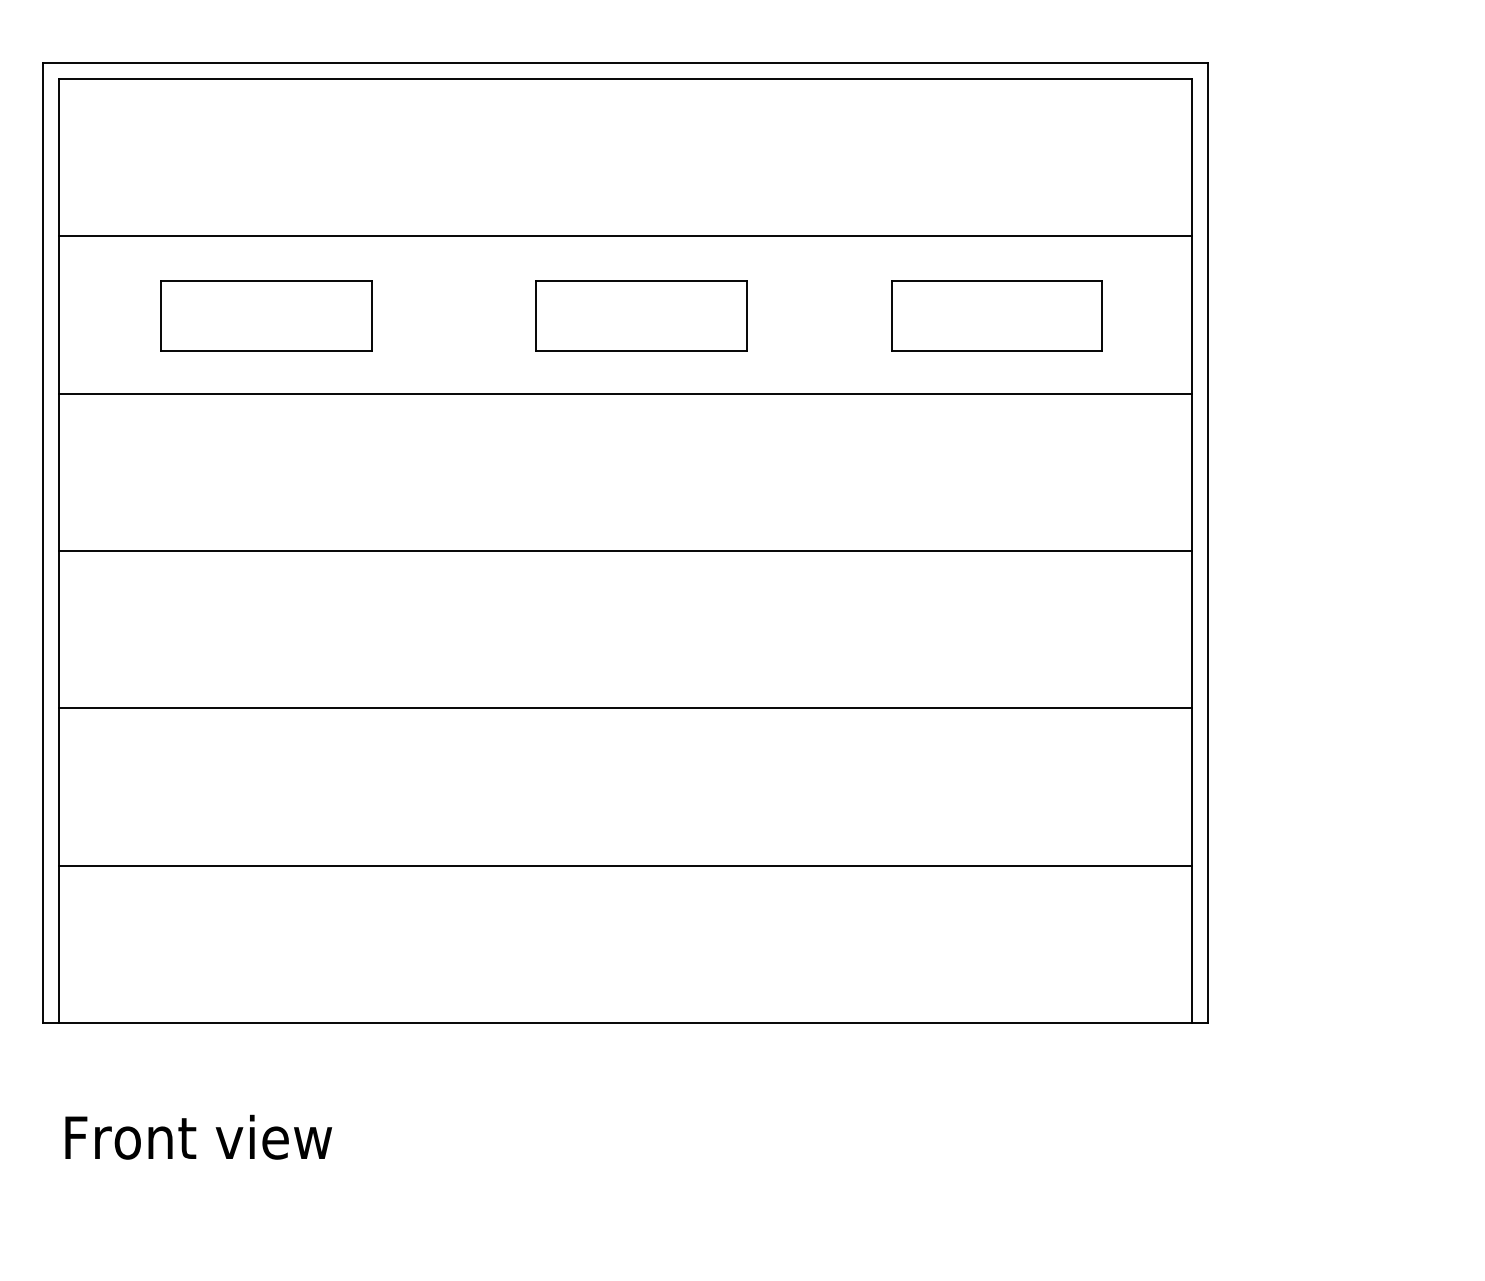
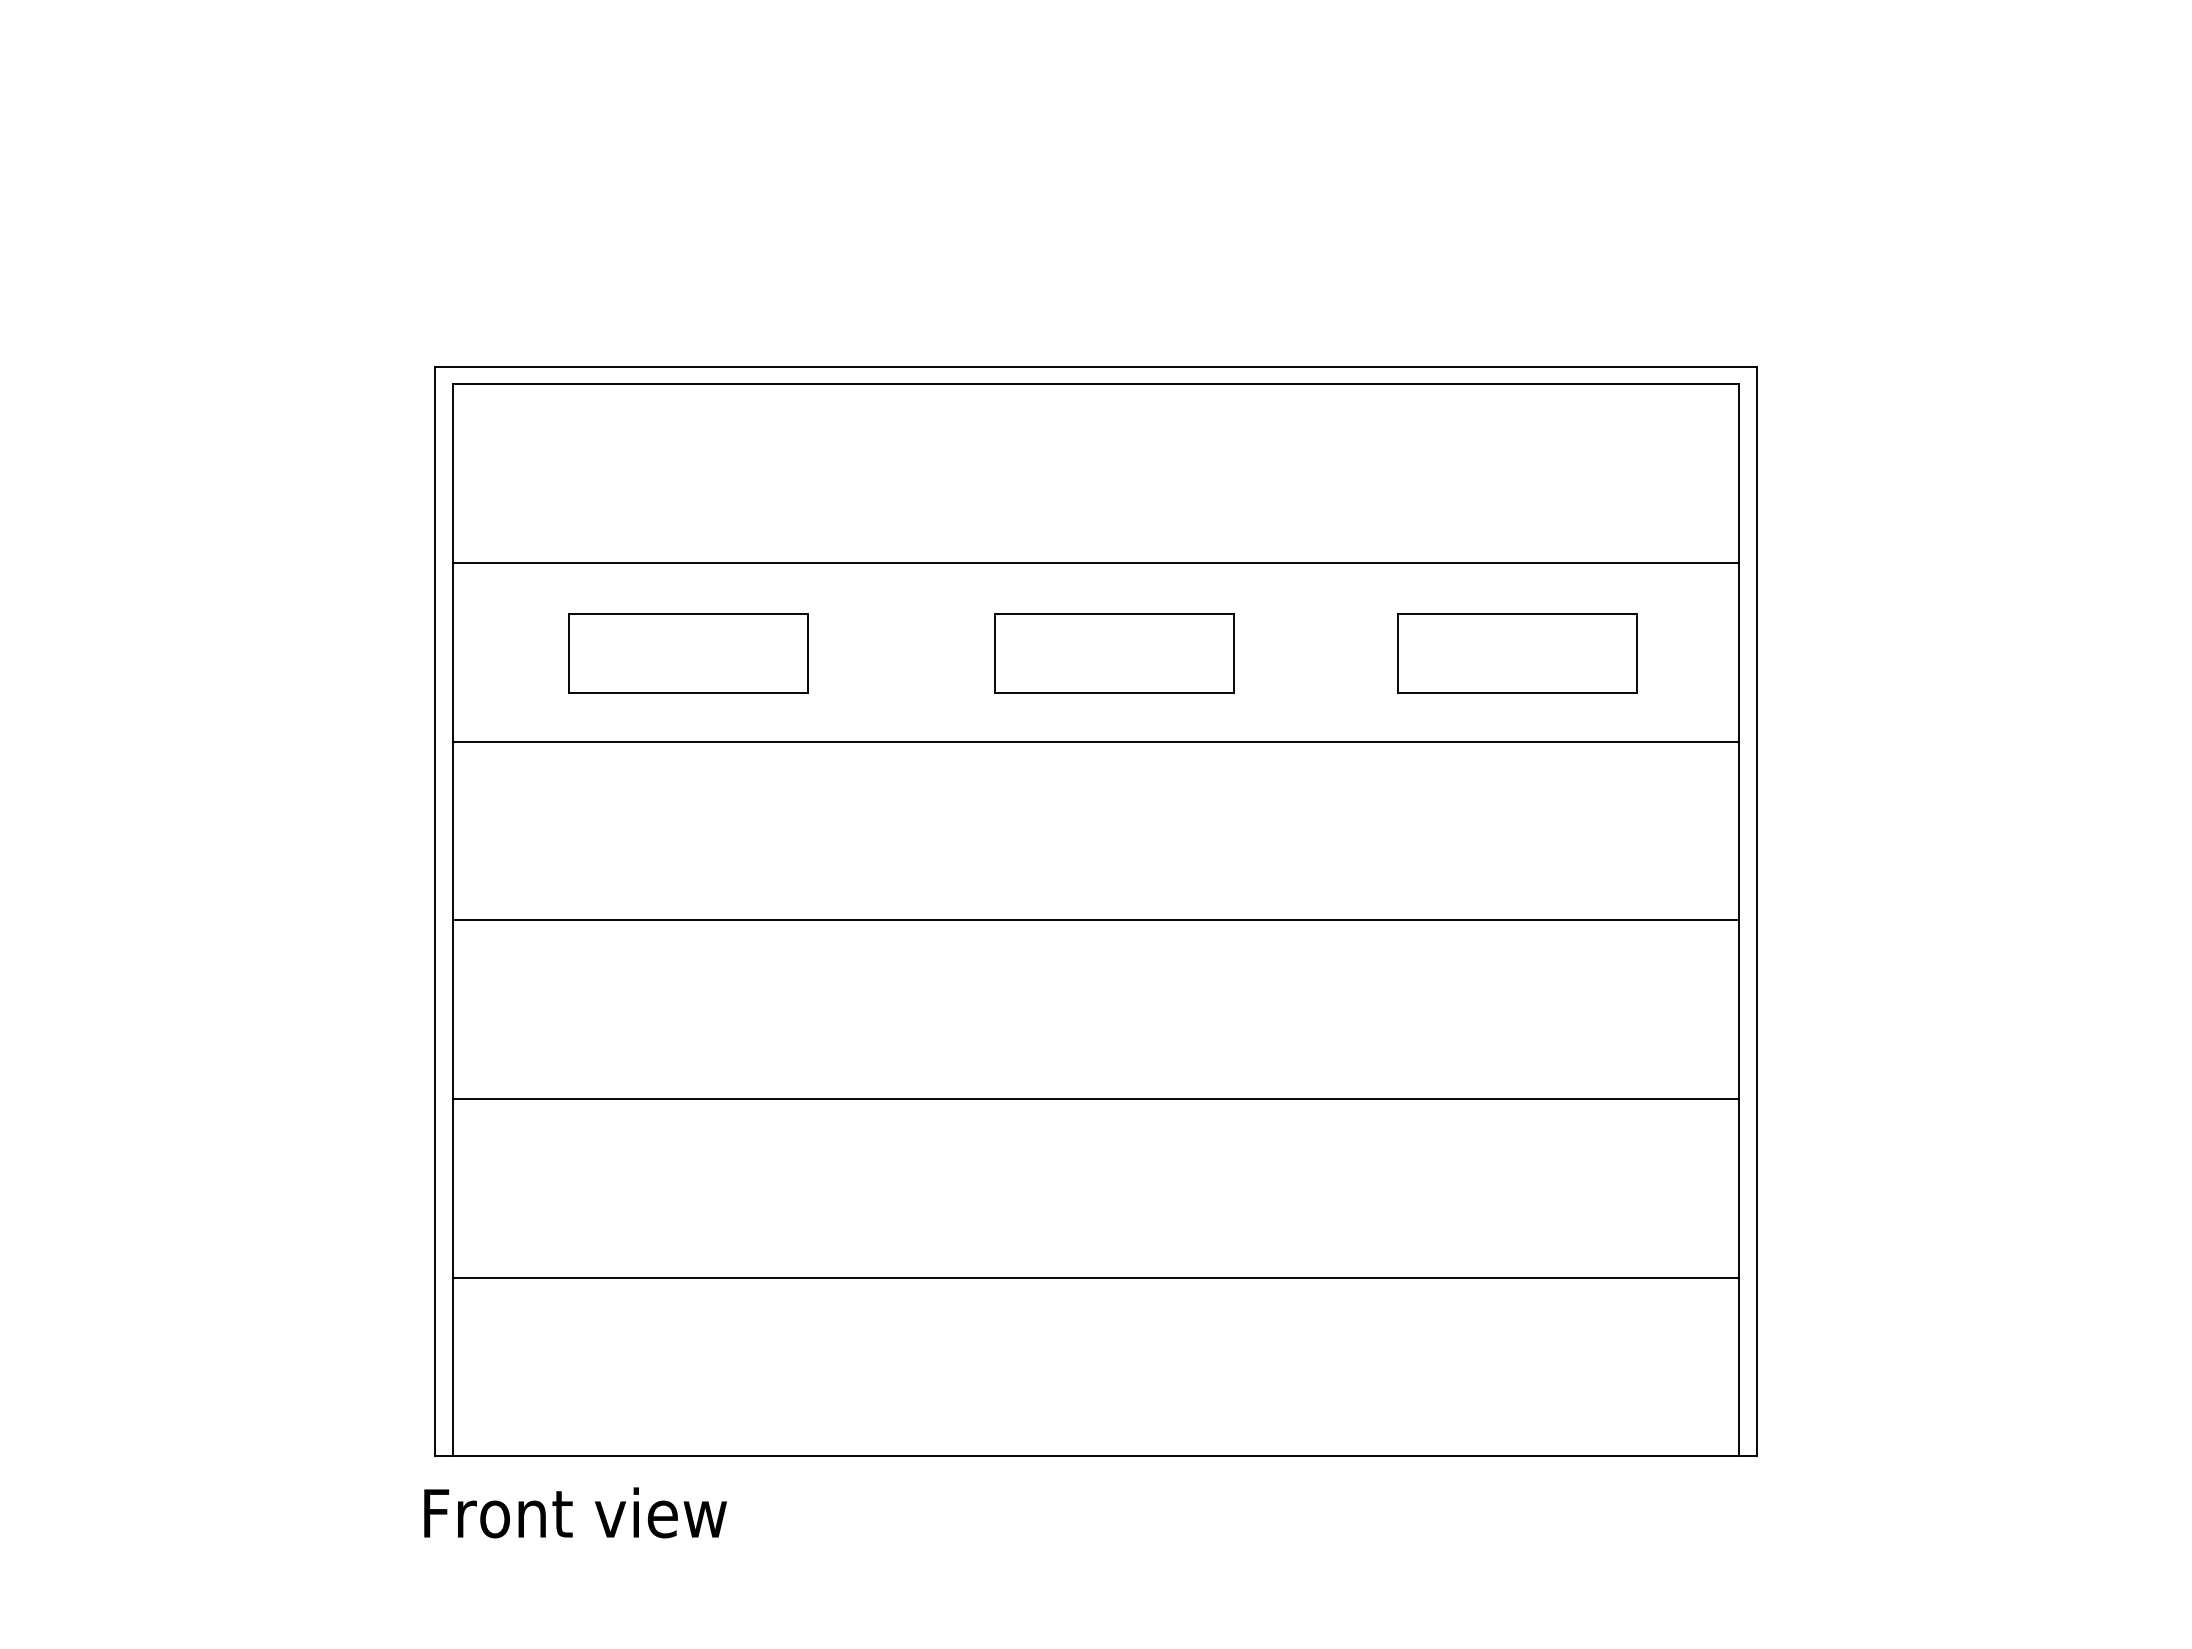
text: (198, 1136) -> (575, 1512), moved

